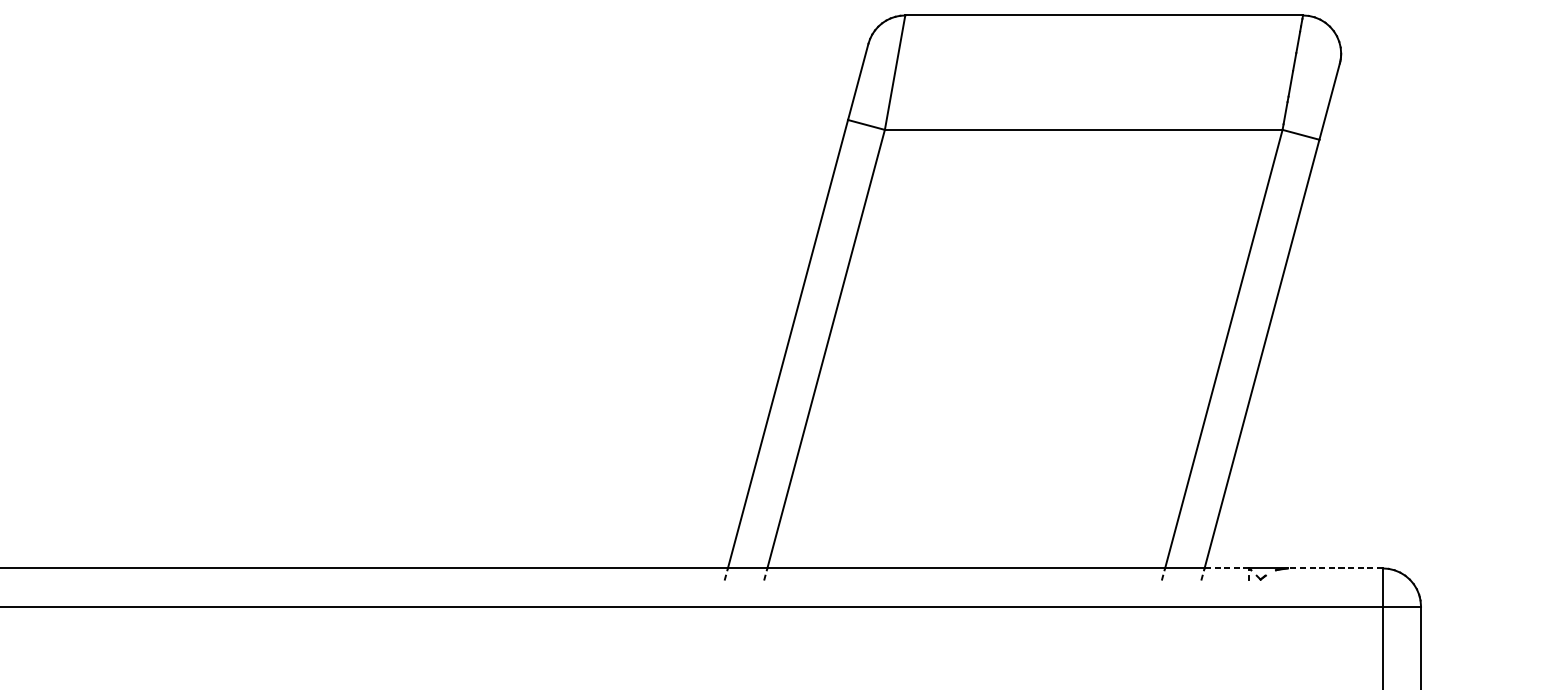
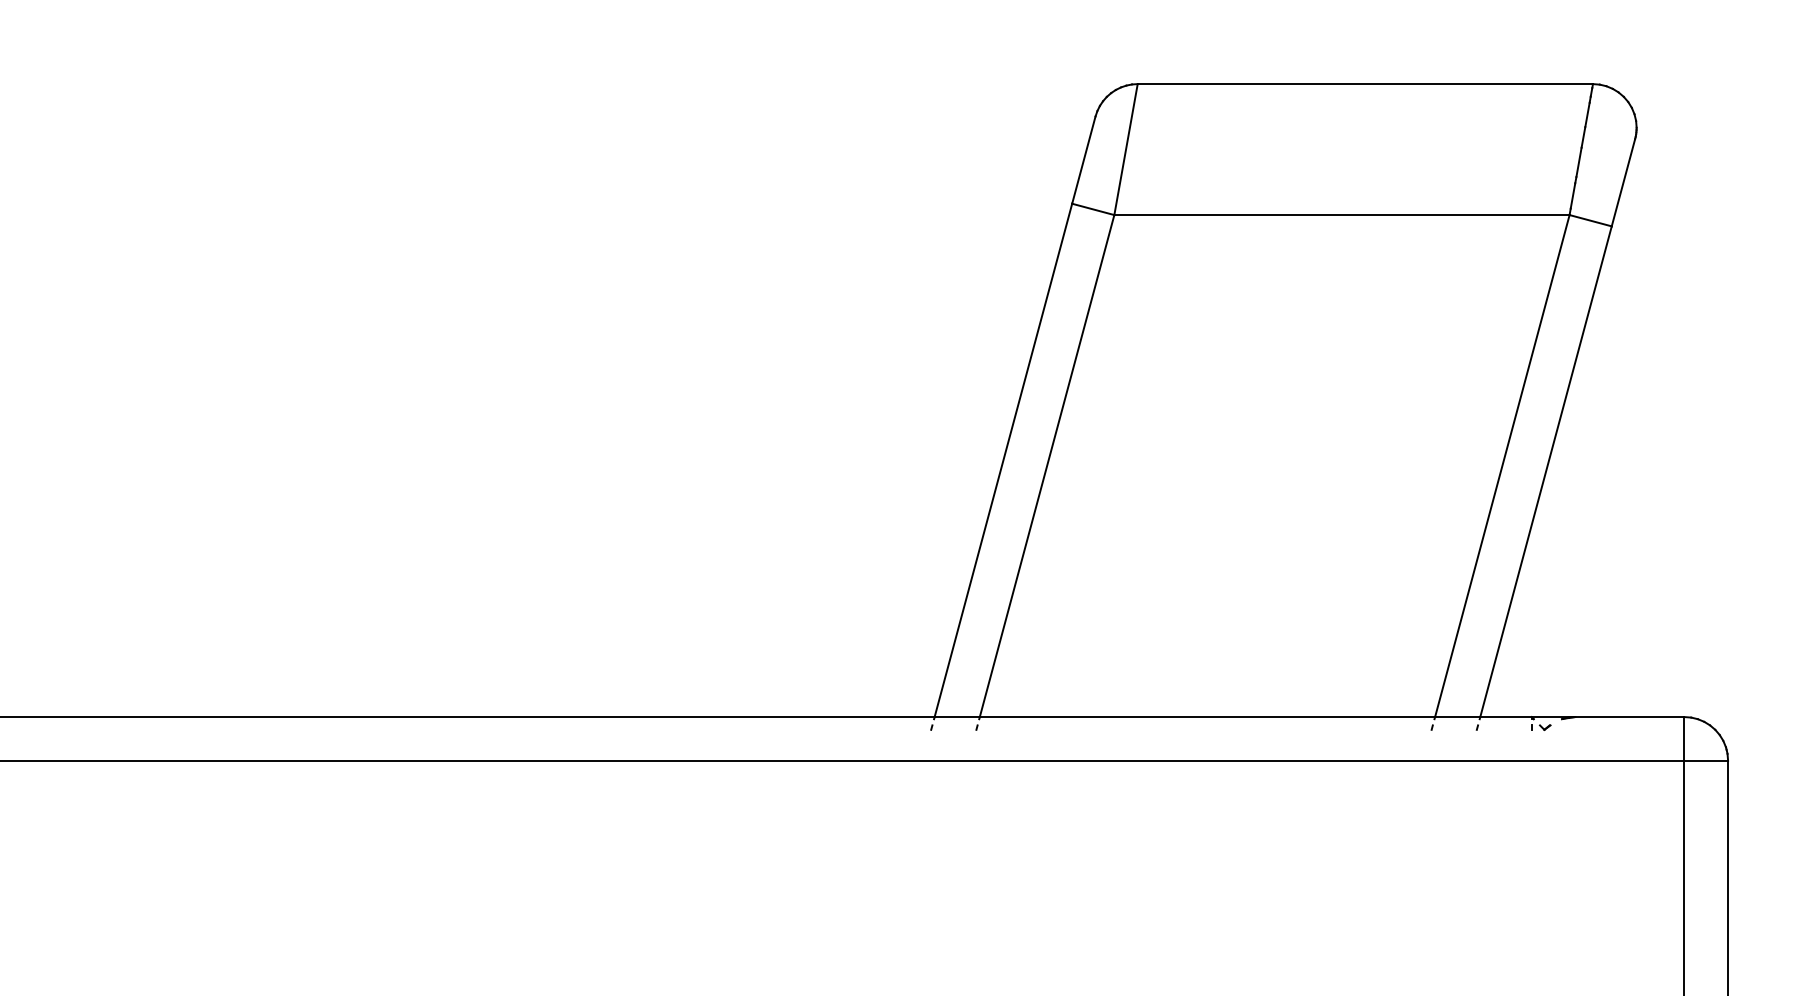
line: (1226, 568) -> (1505, 717), dashed -> solid
line: (1334, 568) -> (1629, 717), dashed -> solid

